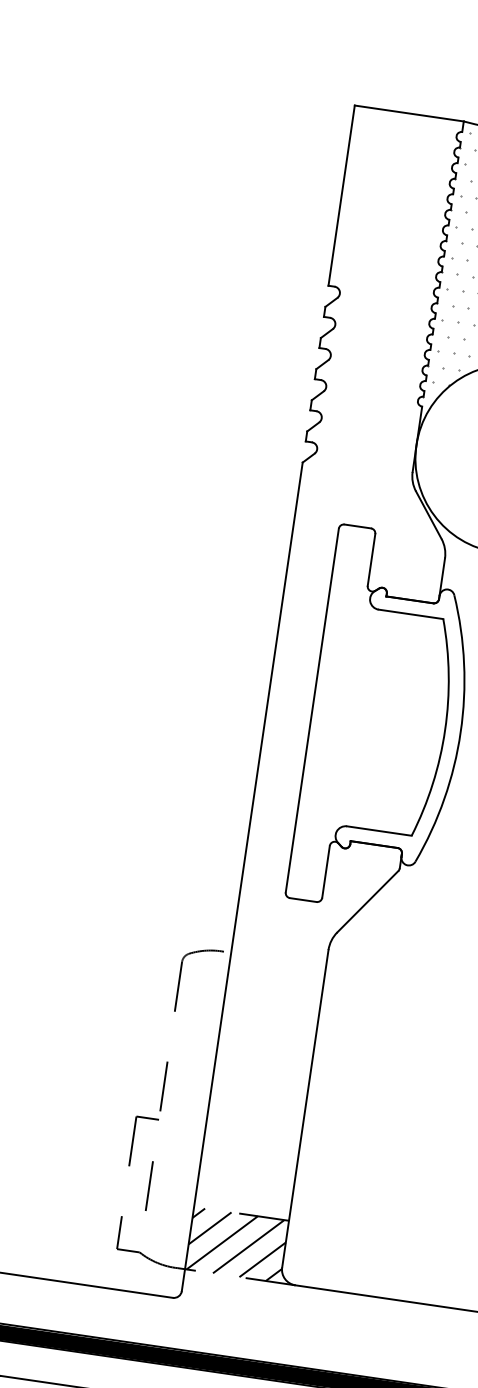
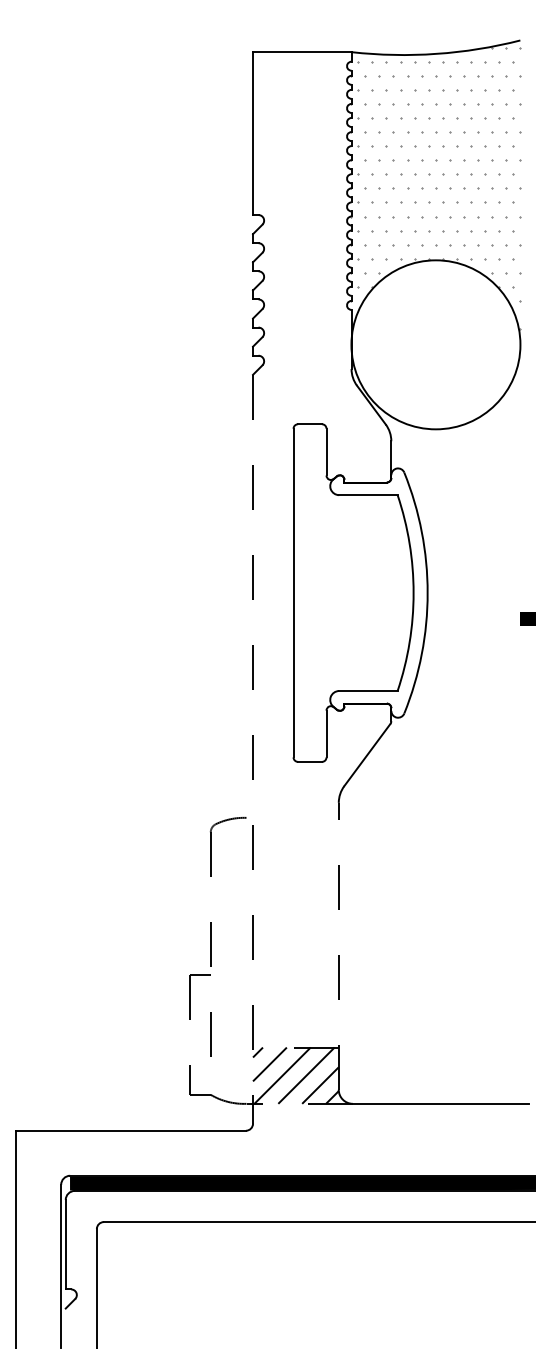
line: (242, 877) -> (253, 749), solid -> dashed
line: (305, 1107) -> (338, 945), solid -> dashed

